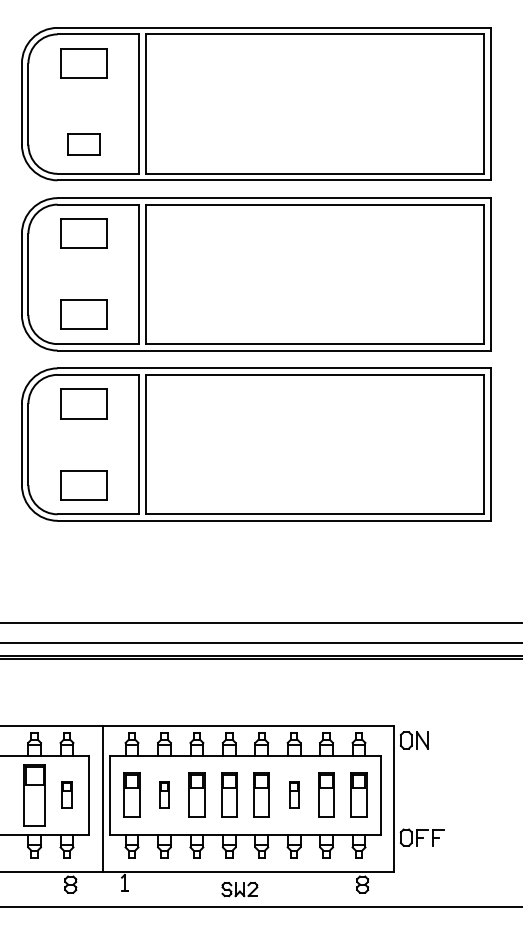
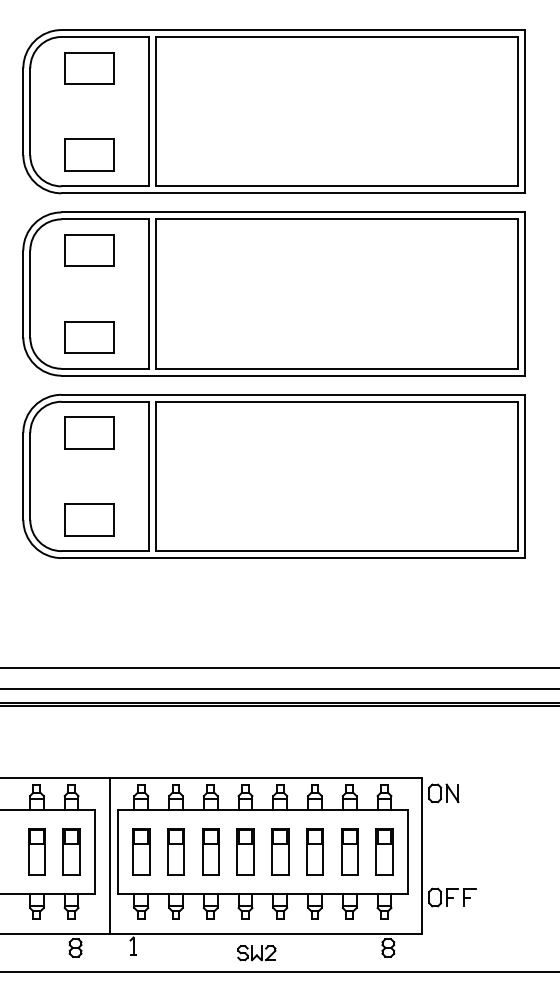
part: (83, 144) -> (89, 154), size x1.43
part: (34, 794) -> (36, 851), size x0.71
part: (66, 794) -> (71, 851), size x1.67
part: (163, 794) -> (175, 851), size x1.67
part: (293, 794) -> (314, 851), size x1.67

